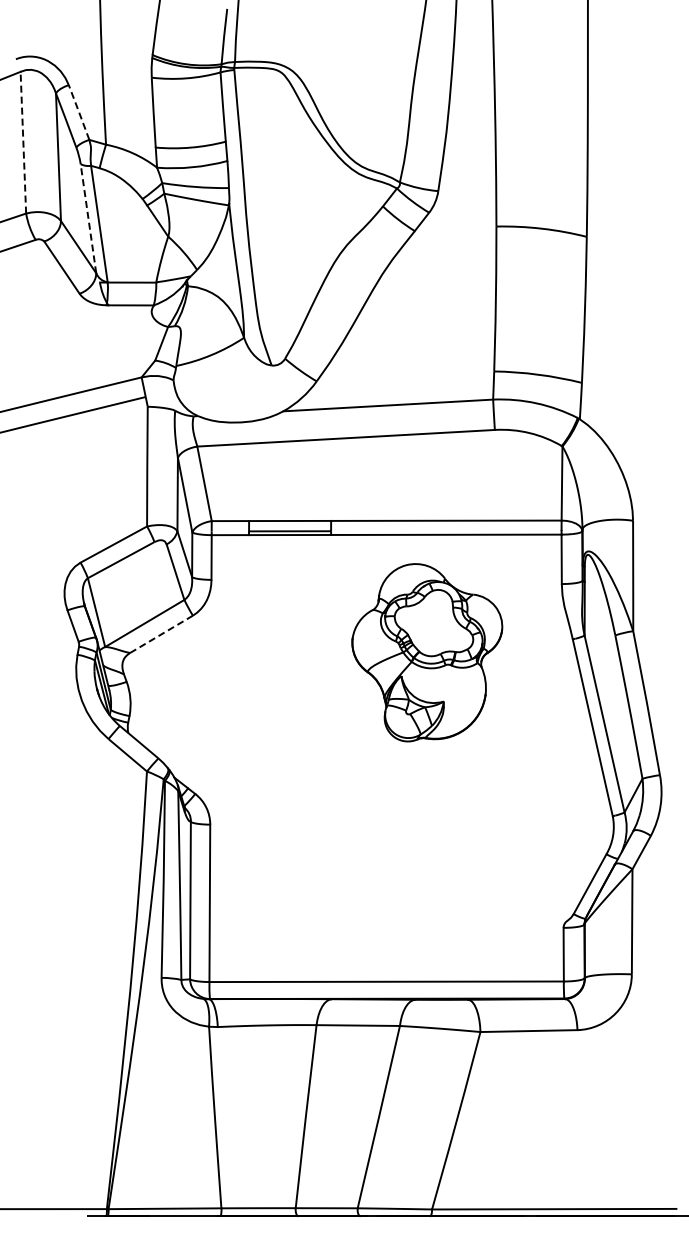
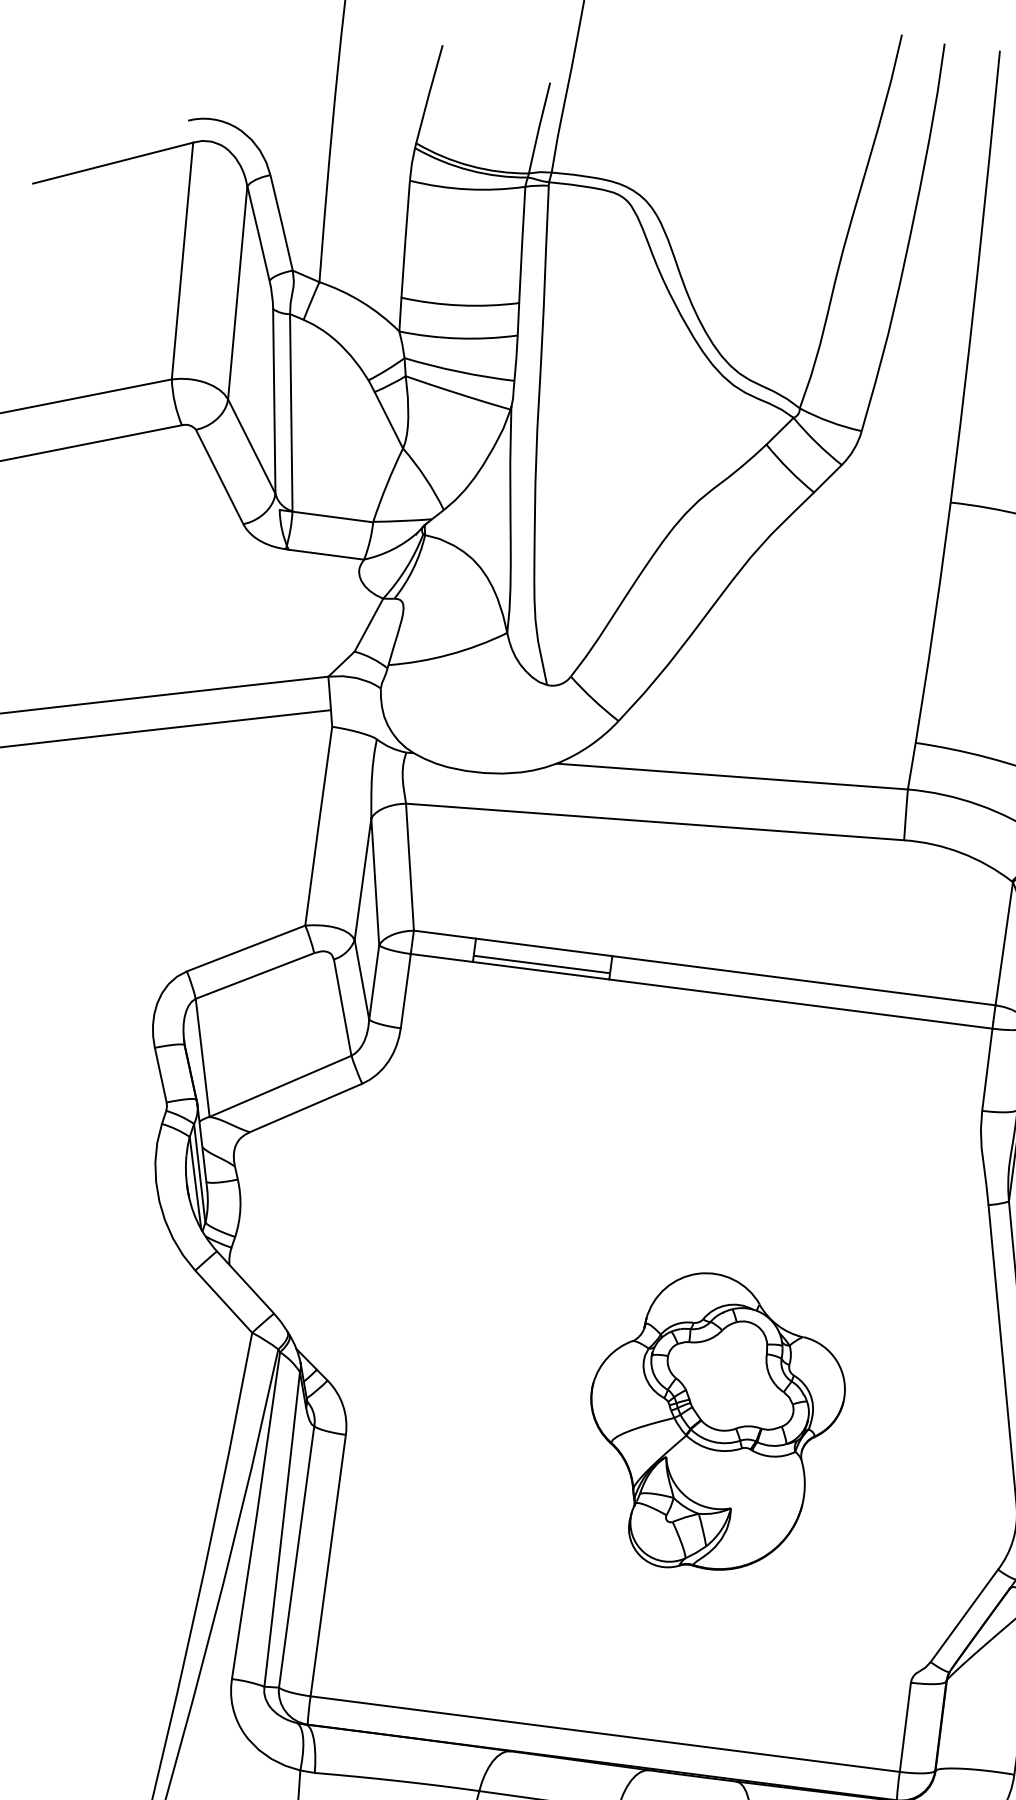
line: (79, 112) -> (282, 222), dashed -> solid
line: (23, 142) -> (182, 260), dashed -> solid
line: (88, 218) -> (274, 401), dashed -> solid
line: (161, 634) -> (305, 1108), dashed -> solid
part: (427, 652) -> (714, 1423), moved

